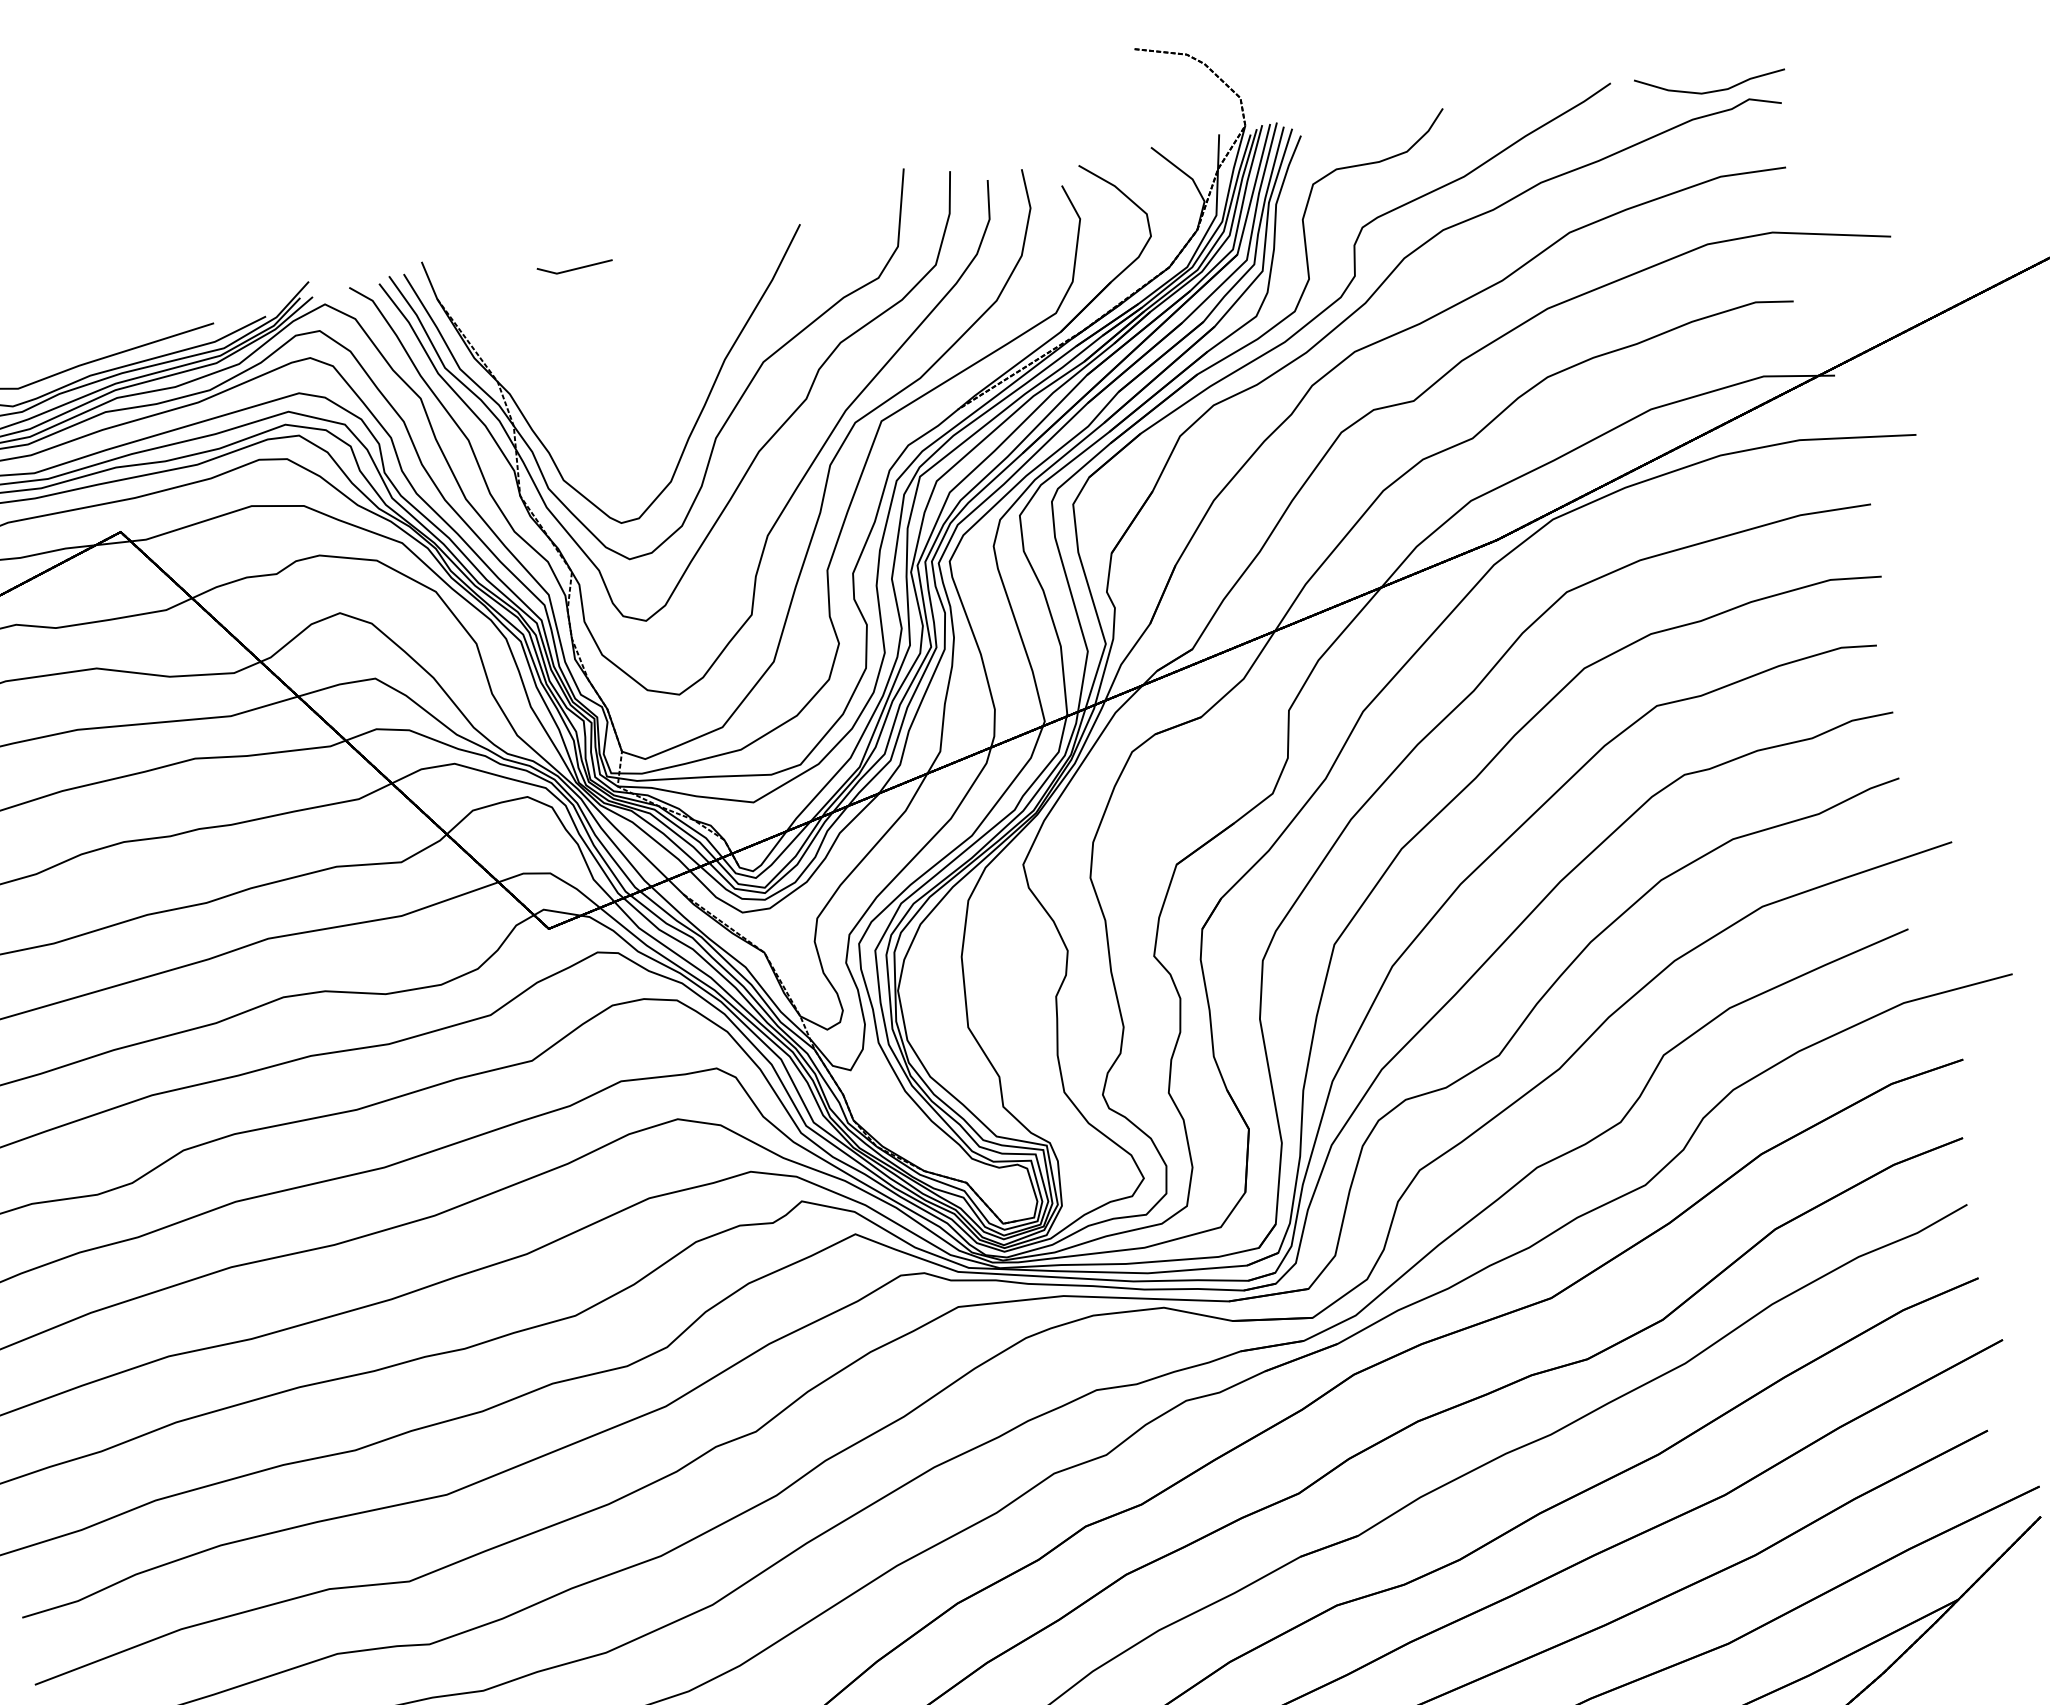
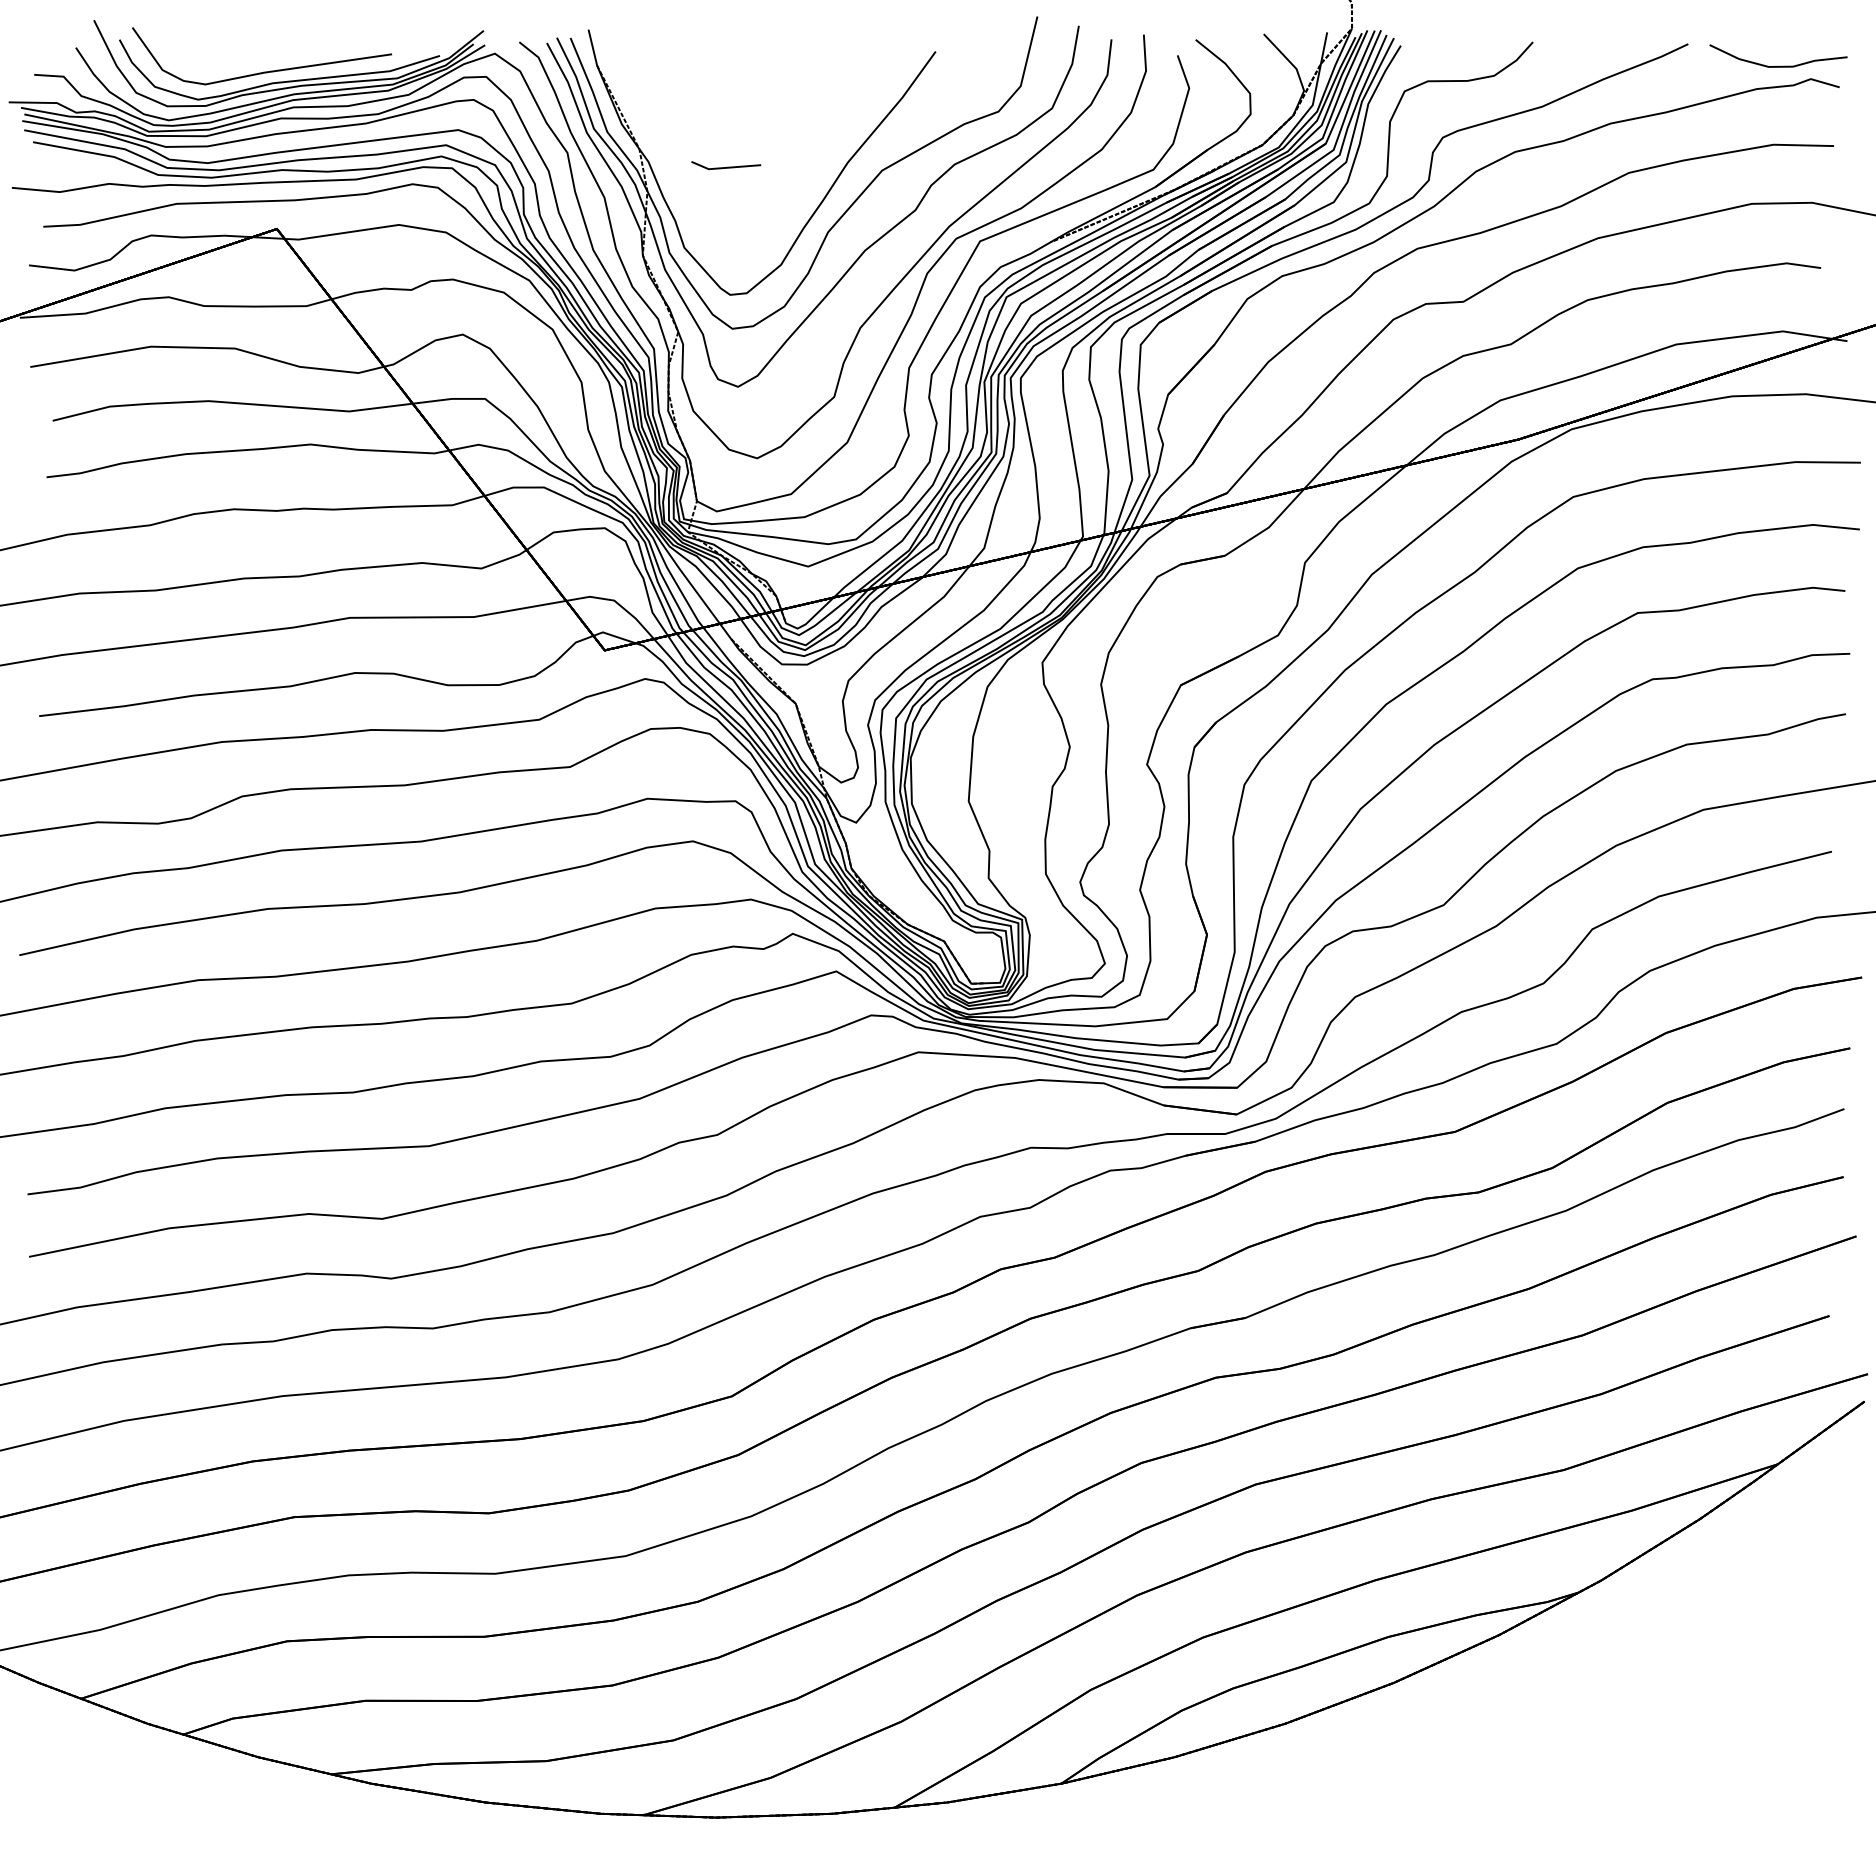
line: (576, 267) -> (727, 166), moved

